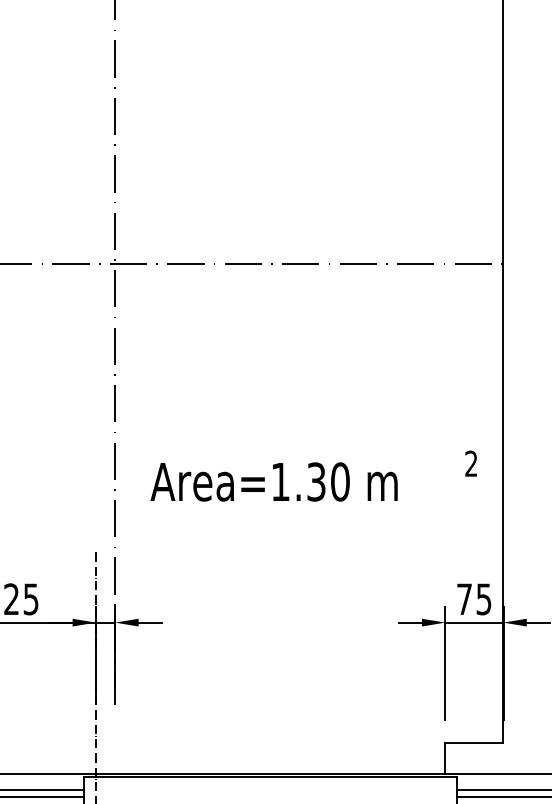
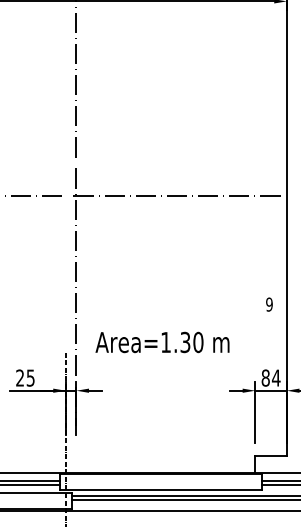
text: (471, 463) -> (269, 304), 2 -> 9
text: (274, 482) -> (162, 342), moved
text: (473, 598) -> (270, 377), 75 -> 84

